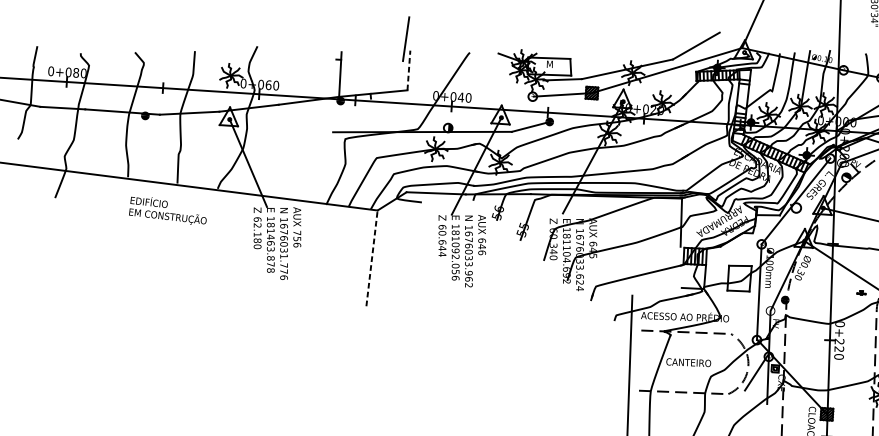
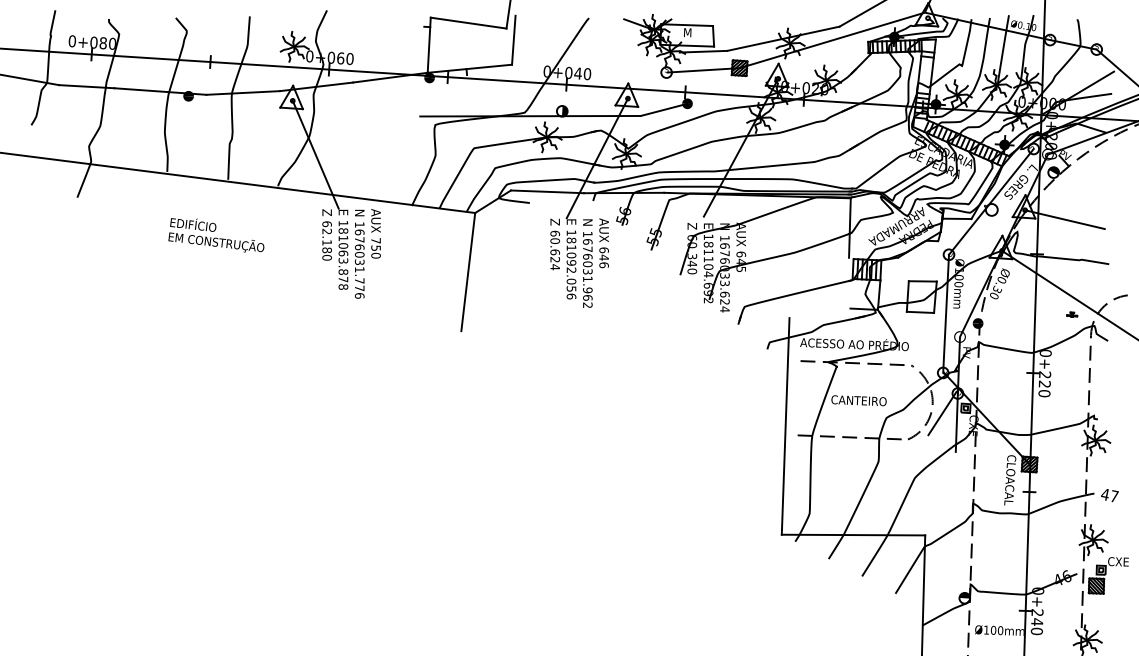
line: (372, 56) -> (468, 22), added
line: (408, 70) -> (513, 40), dashed -> solid
text: (167, 210) -> (216, 235), moved
text: (270, 236) -> (343, 245), 181463.878 -> 181063.878
text: (296, 244) -> (375, 255), 756 -> 750
text: (442, 248) -> (555, 259), 60.644 -> 60.624
line: (372, 257) -> (468, 271), dashed -> solid
text: (468, 263) -> (587, 278), 1676033.962 -> 1676031.962

